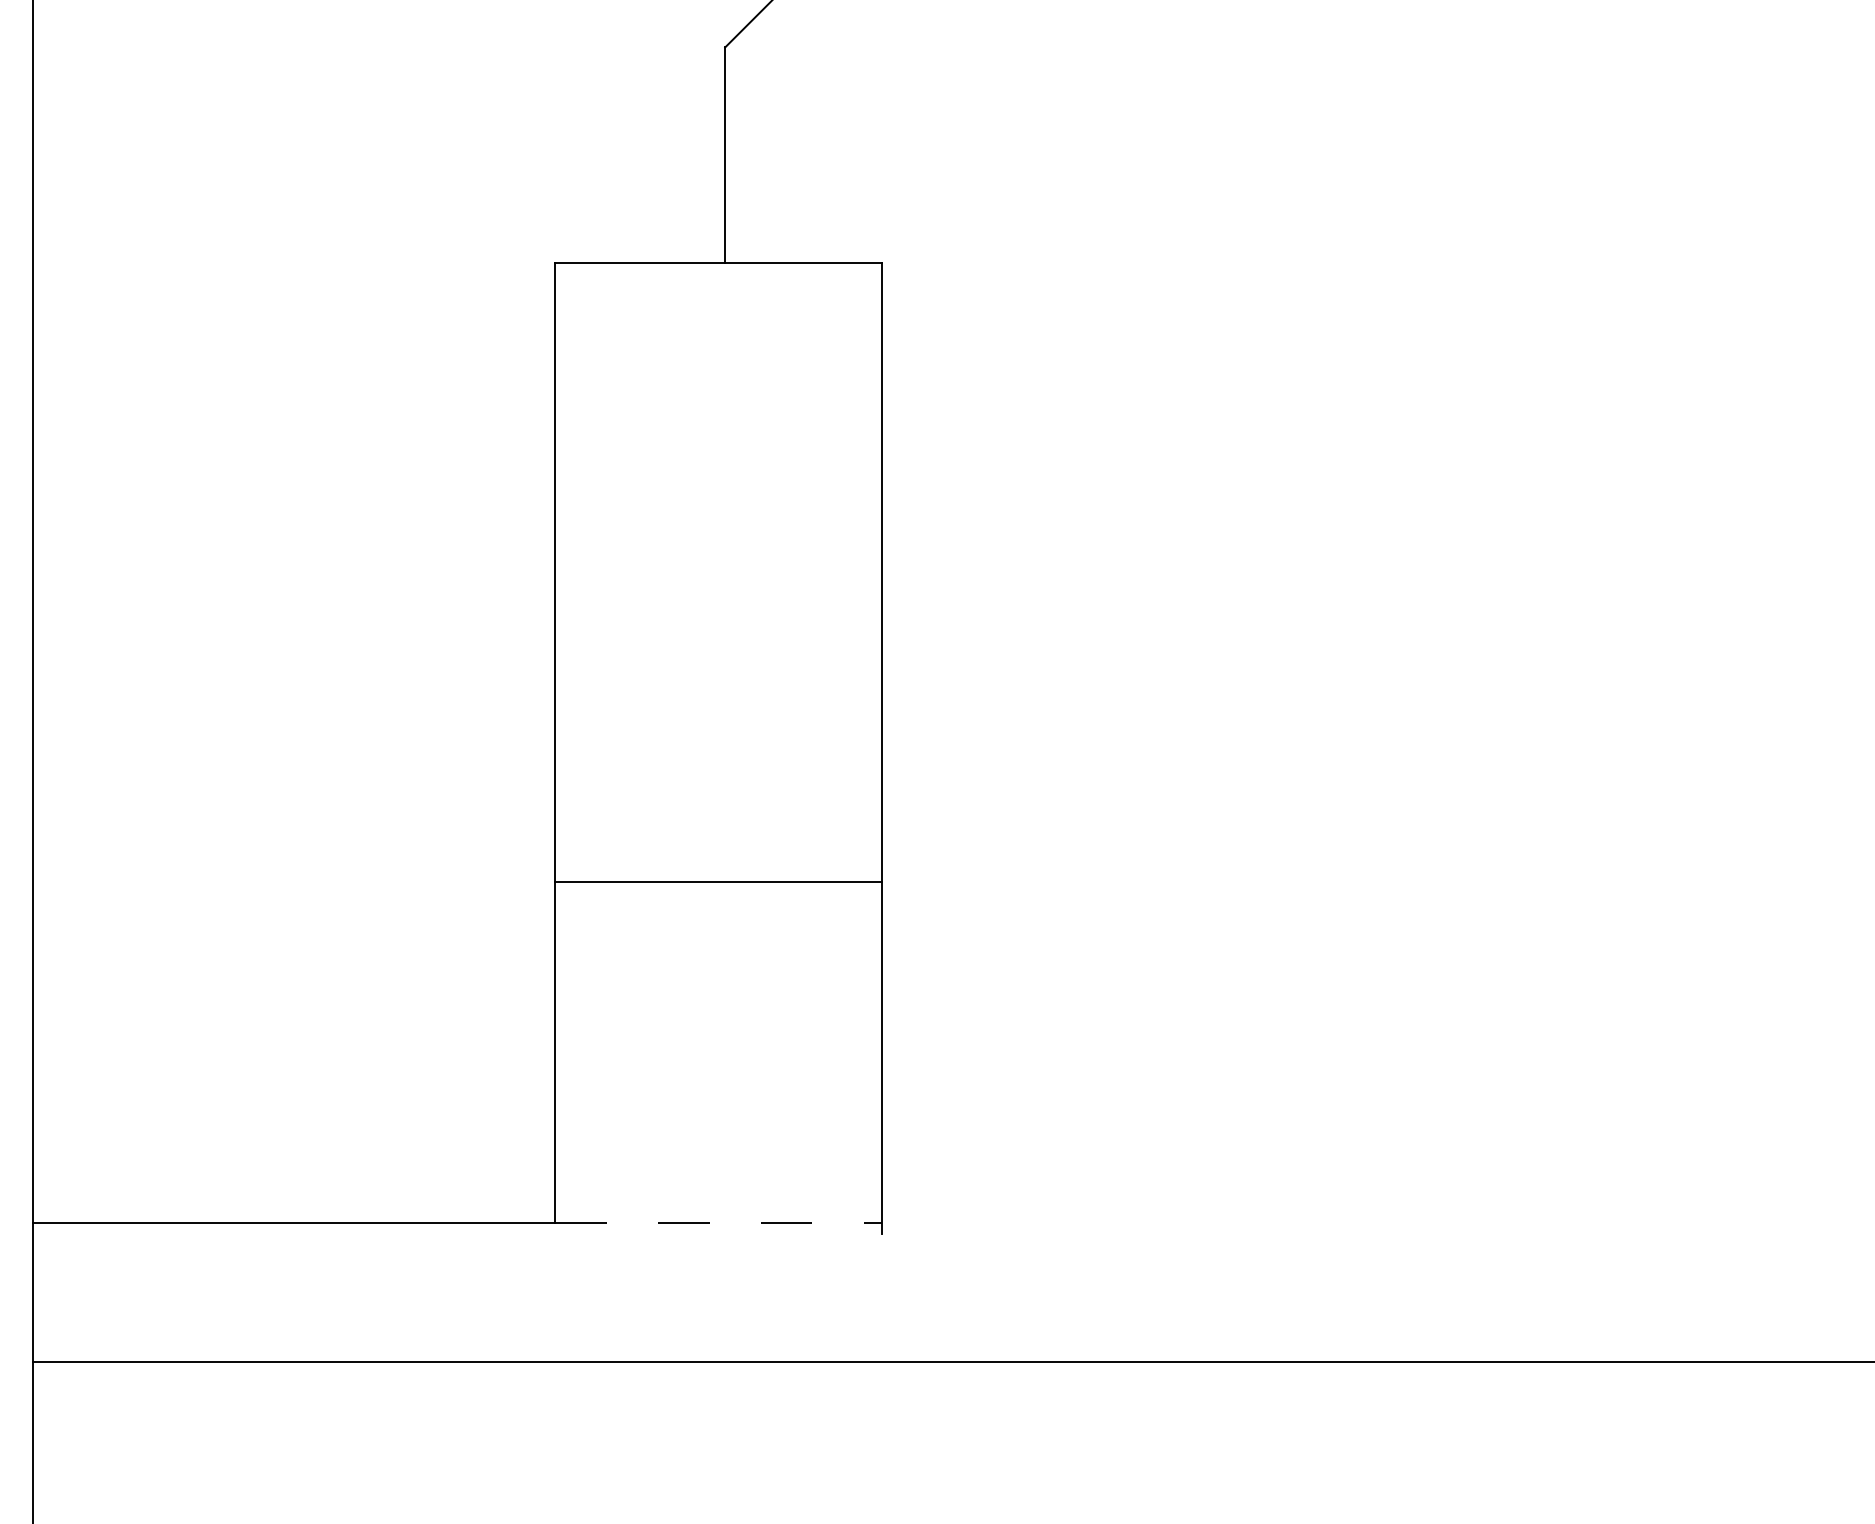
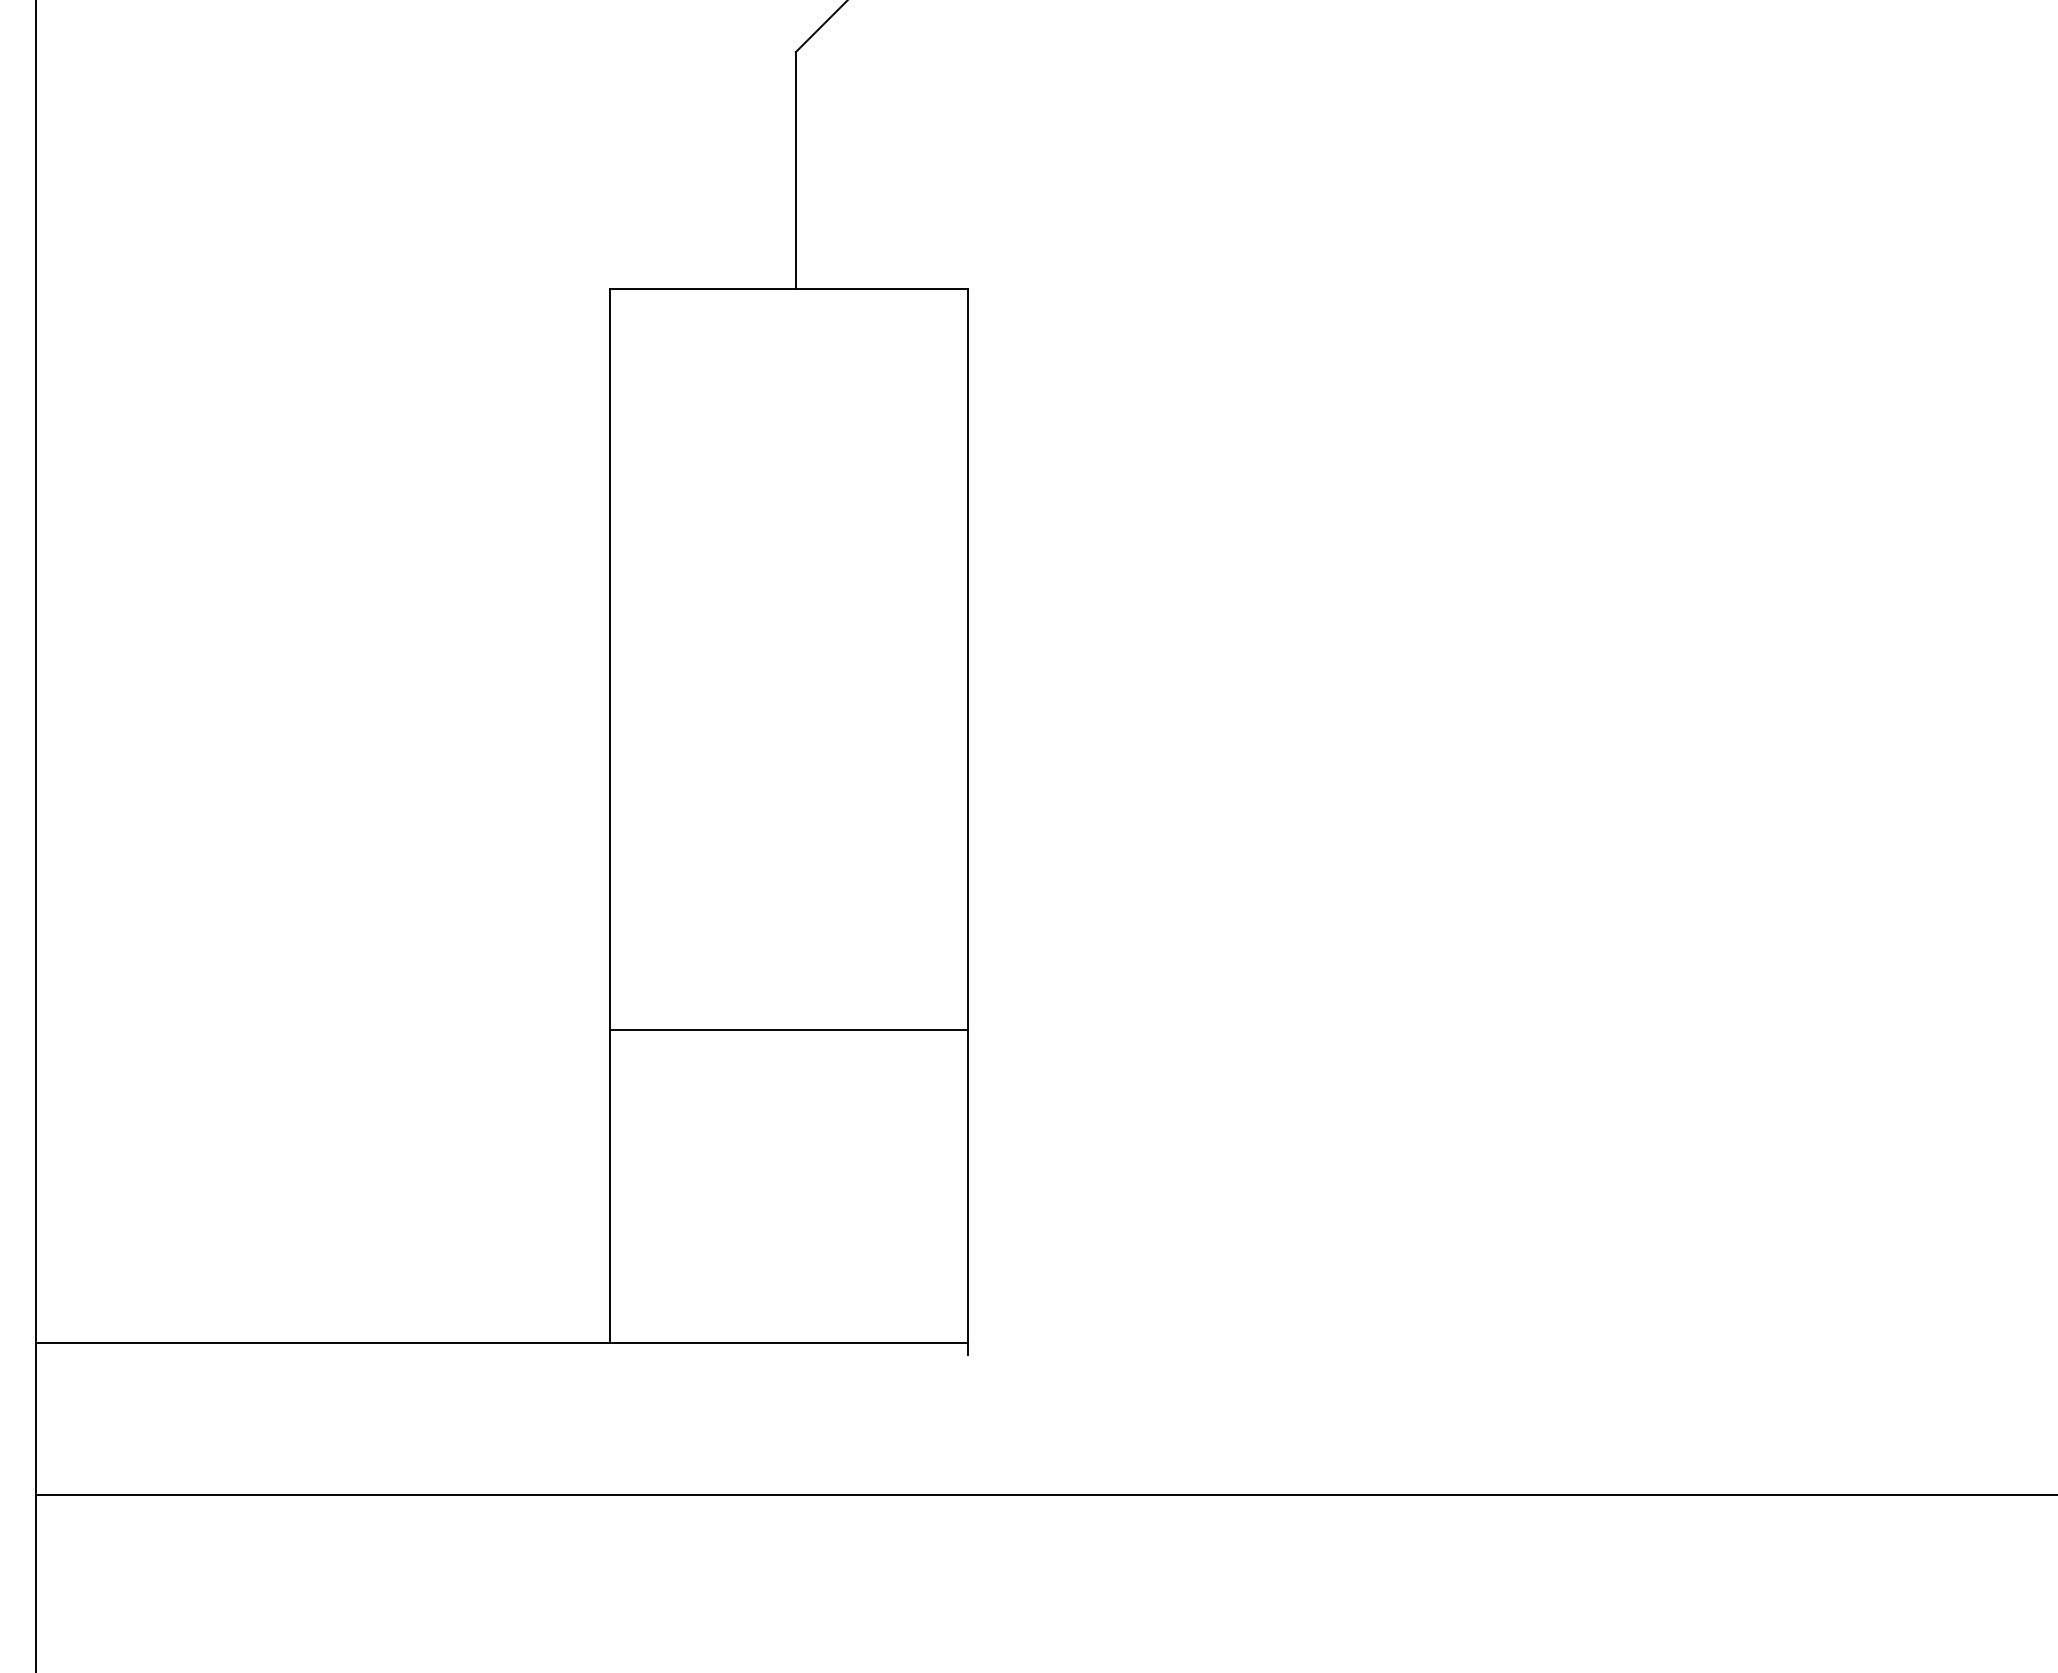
line: (718, 882) -> (788, 1030), moved
line: (719, 1222) -> (789, 1342), dashed -> solid

